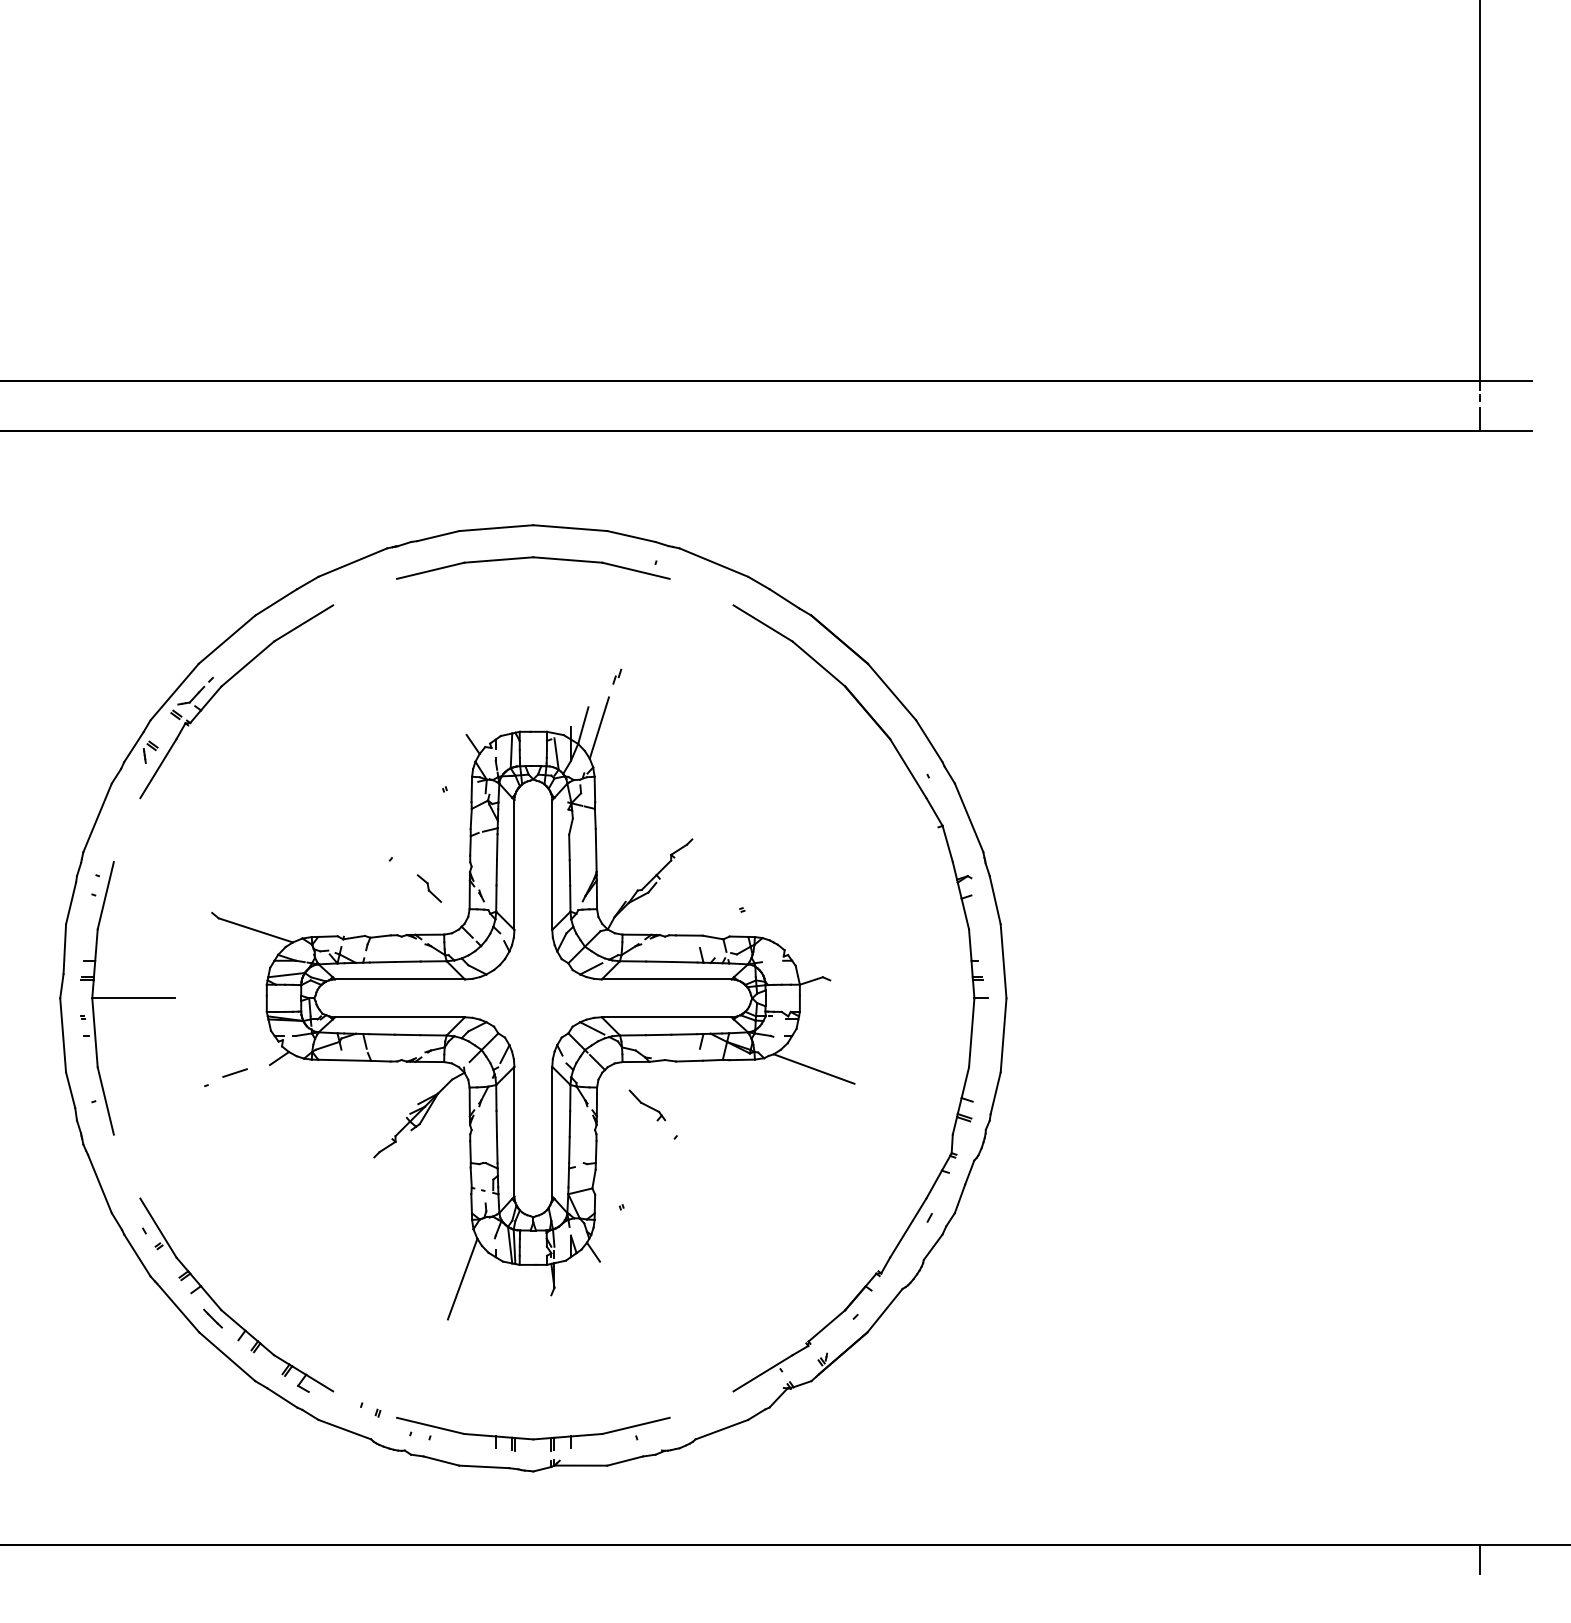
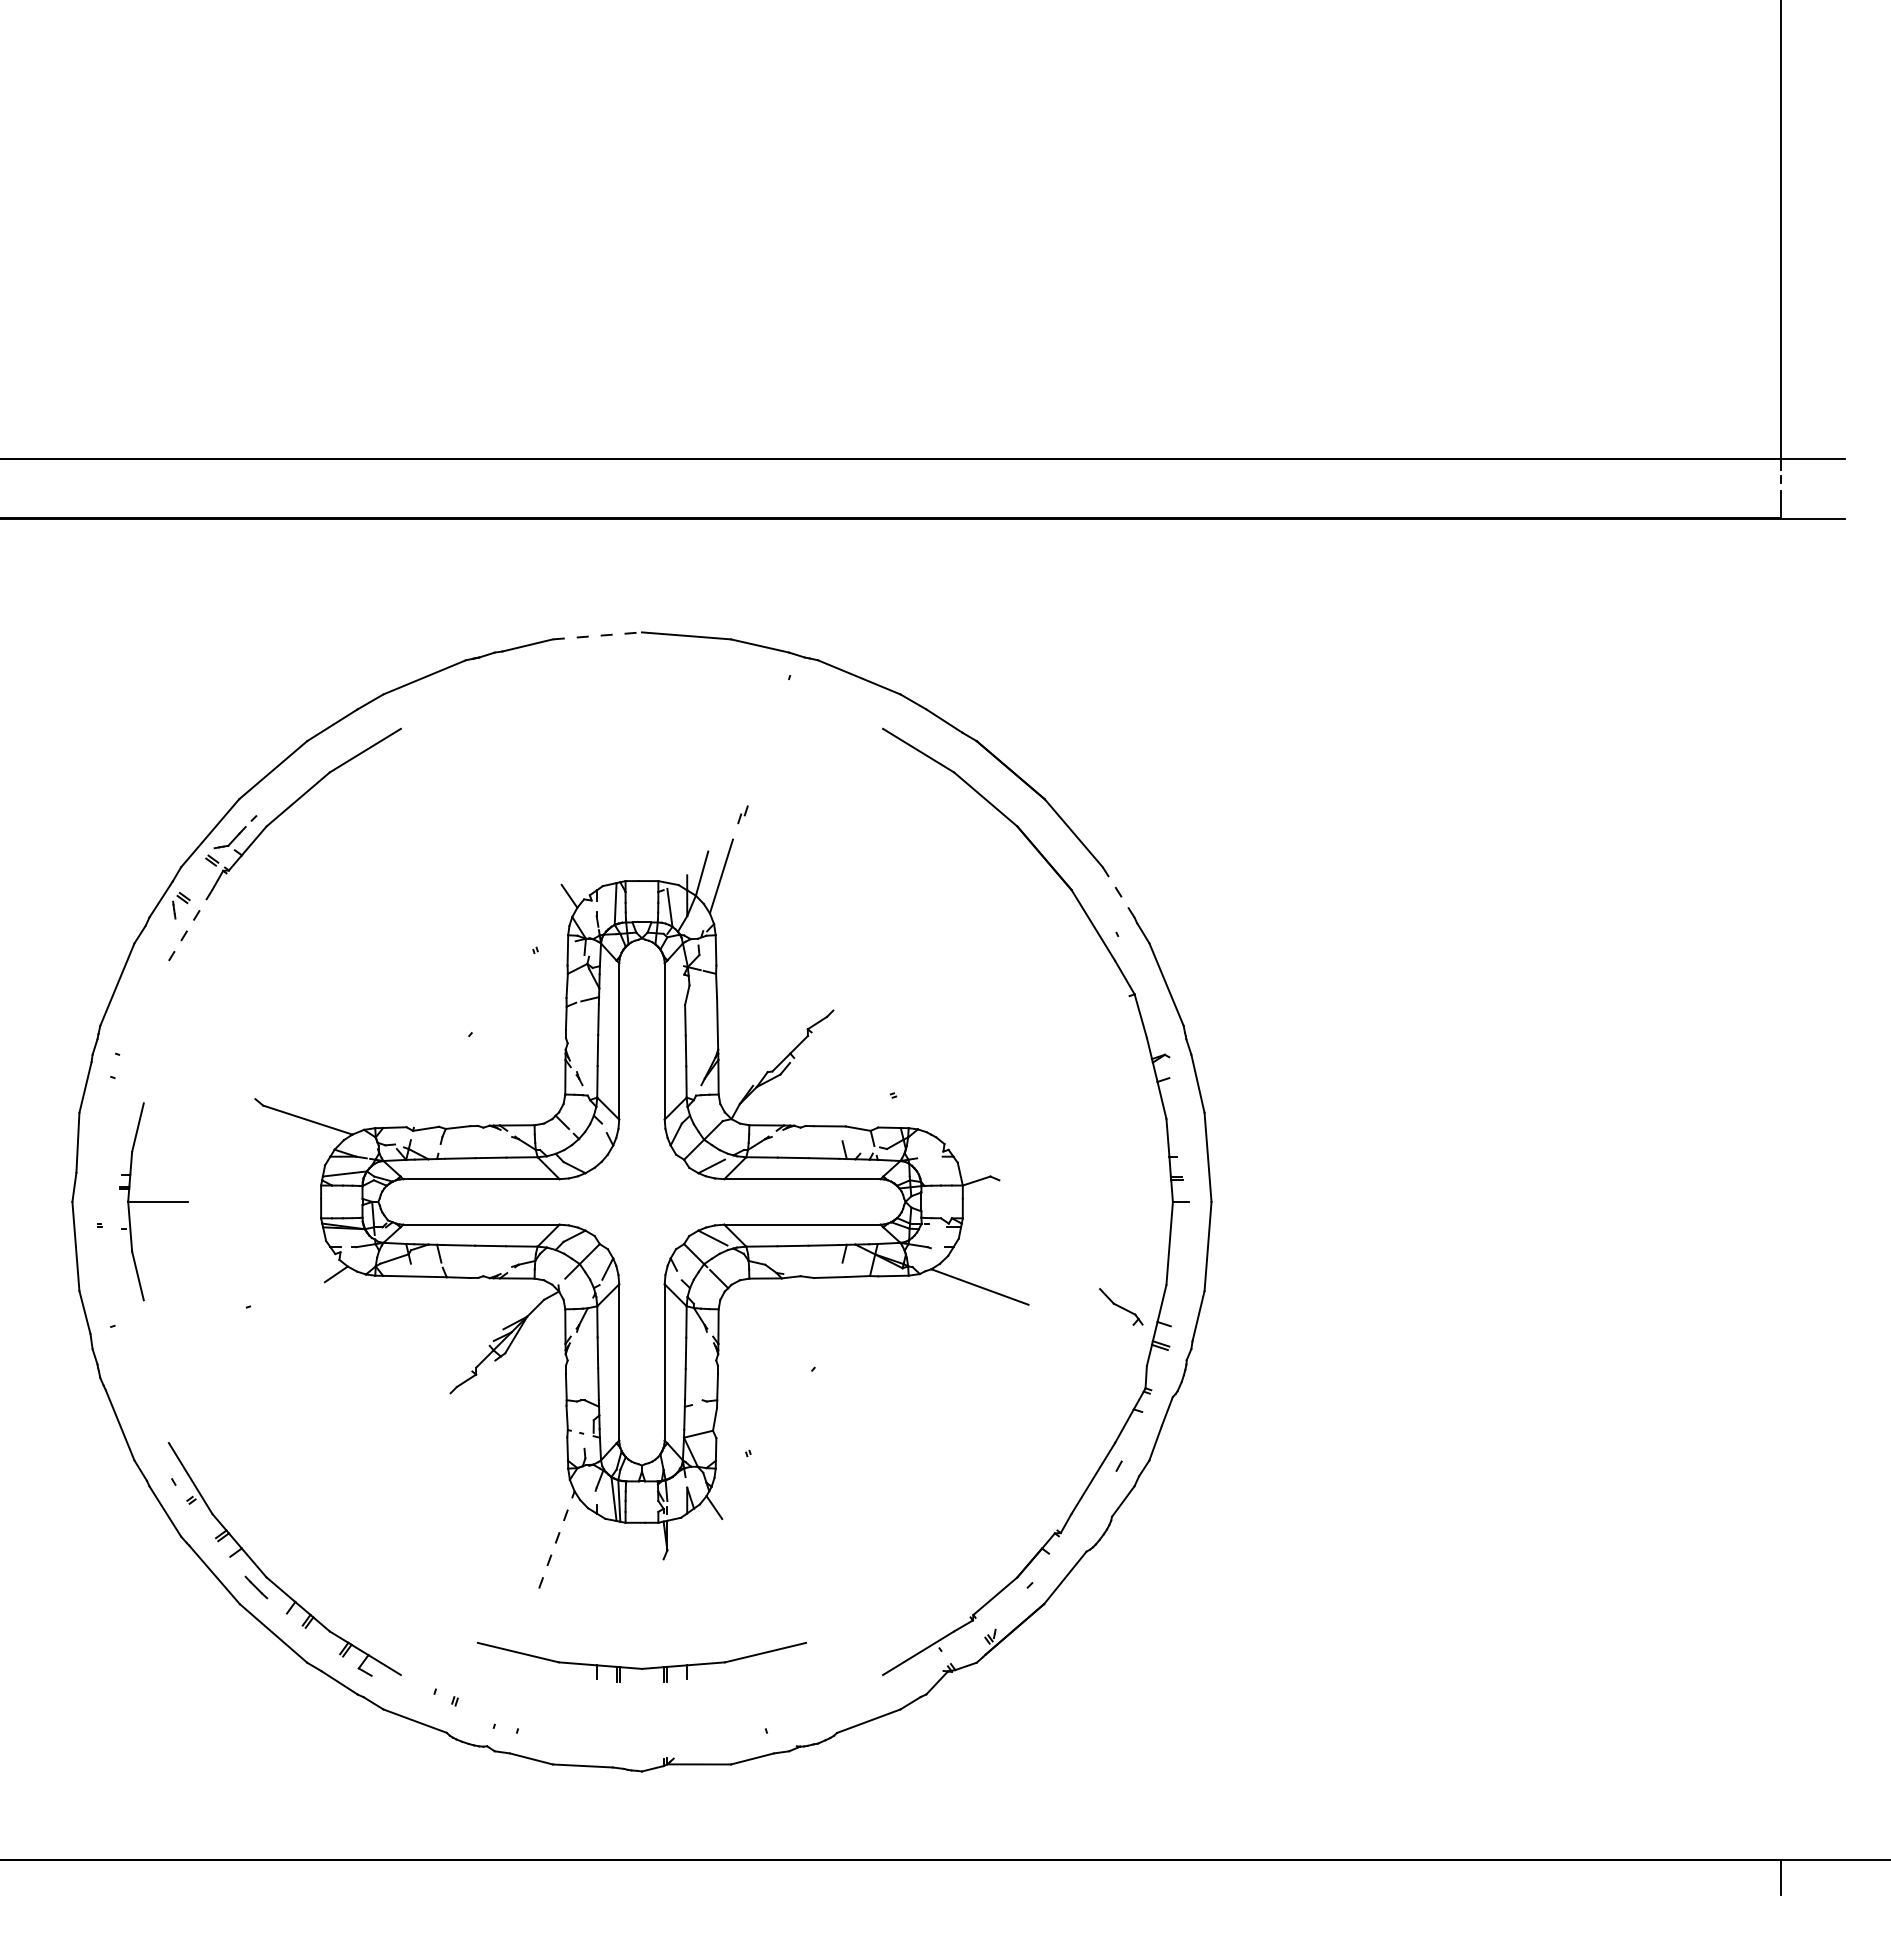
line: (496, 527) -> (597, 635), solid -> dashed
part: (531, 558) -> (639, 672), removed
line: (929, 741) -> (1118, 892), solid -> dashed
line: (158, 768) -> (190, 925), solid -> dashed
part: (429, 888) -> (516, 1069), removed
part: (127, 997) -> (153, 1201), size x0.6
line: (234, 1072) -> (282, 1291), removed
part: (647, 1105) -> (1121, 1306), moved
line: (462, 1278) -> (556, 1539), solid -> dashed
part: (532, 1438) -> (640, 1667), moved

